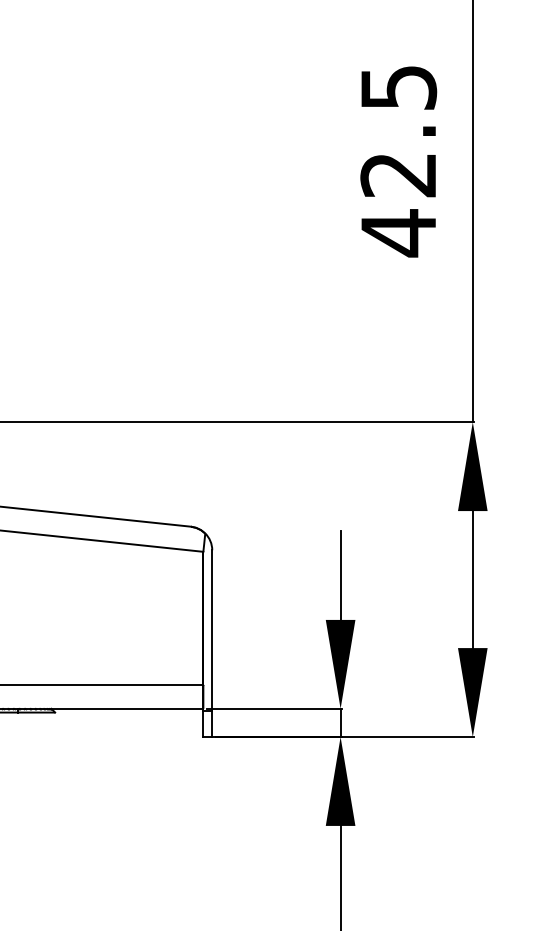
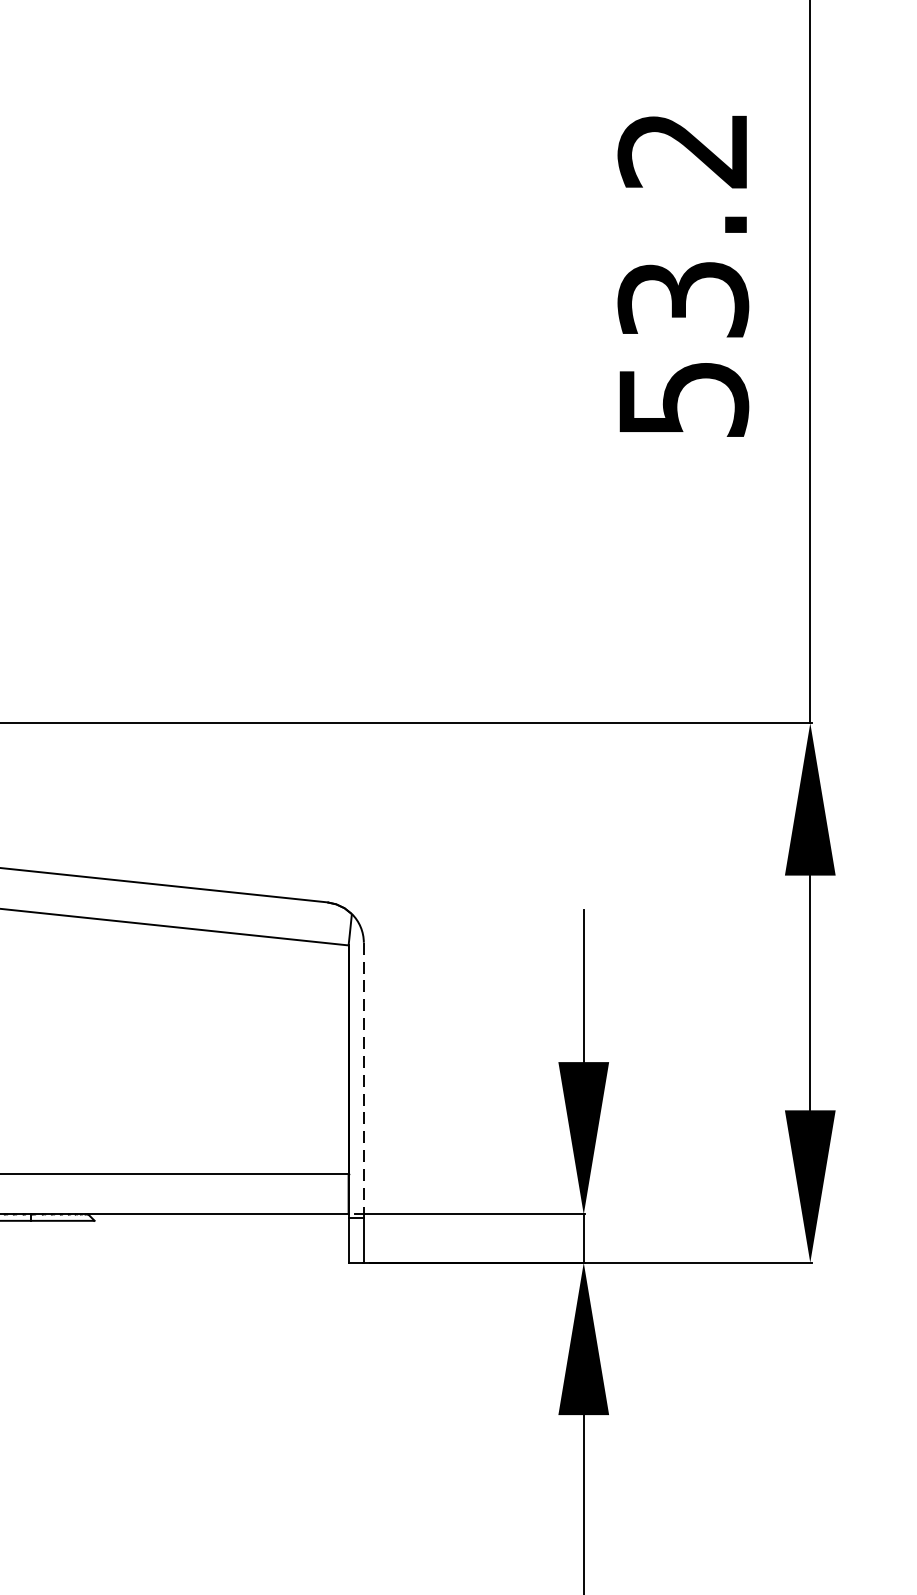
text: (398, 161) -> (682, 276), 42.5 -> 53.2
line: (212, 631) -> (364, 1081), solid -> dashed

